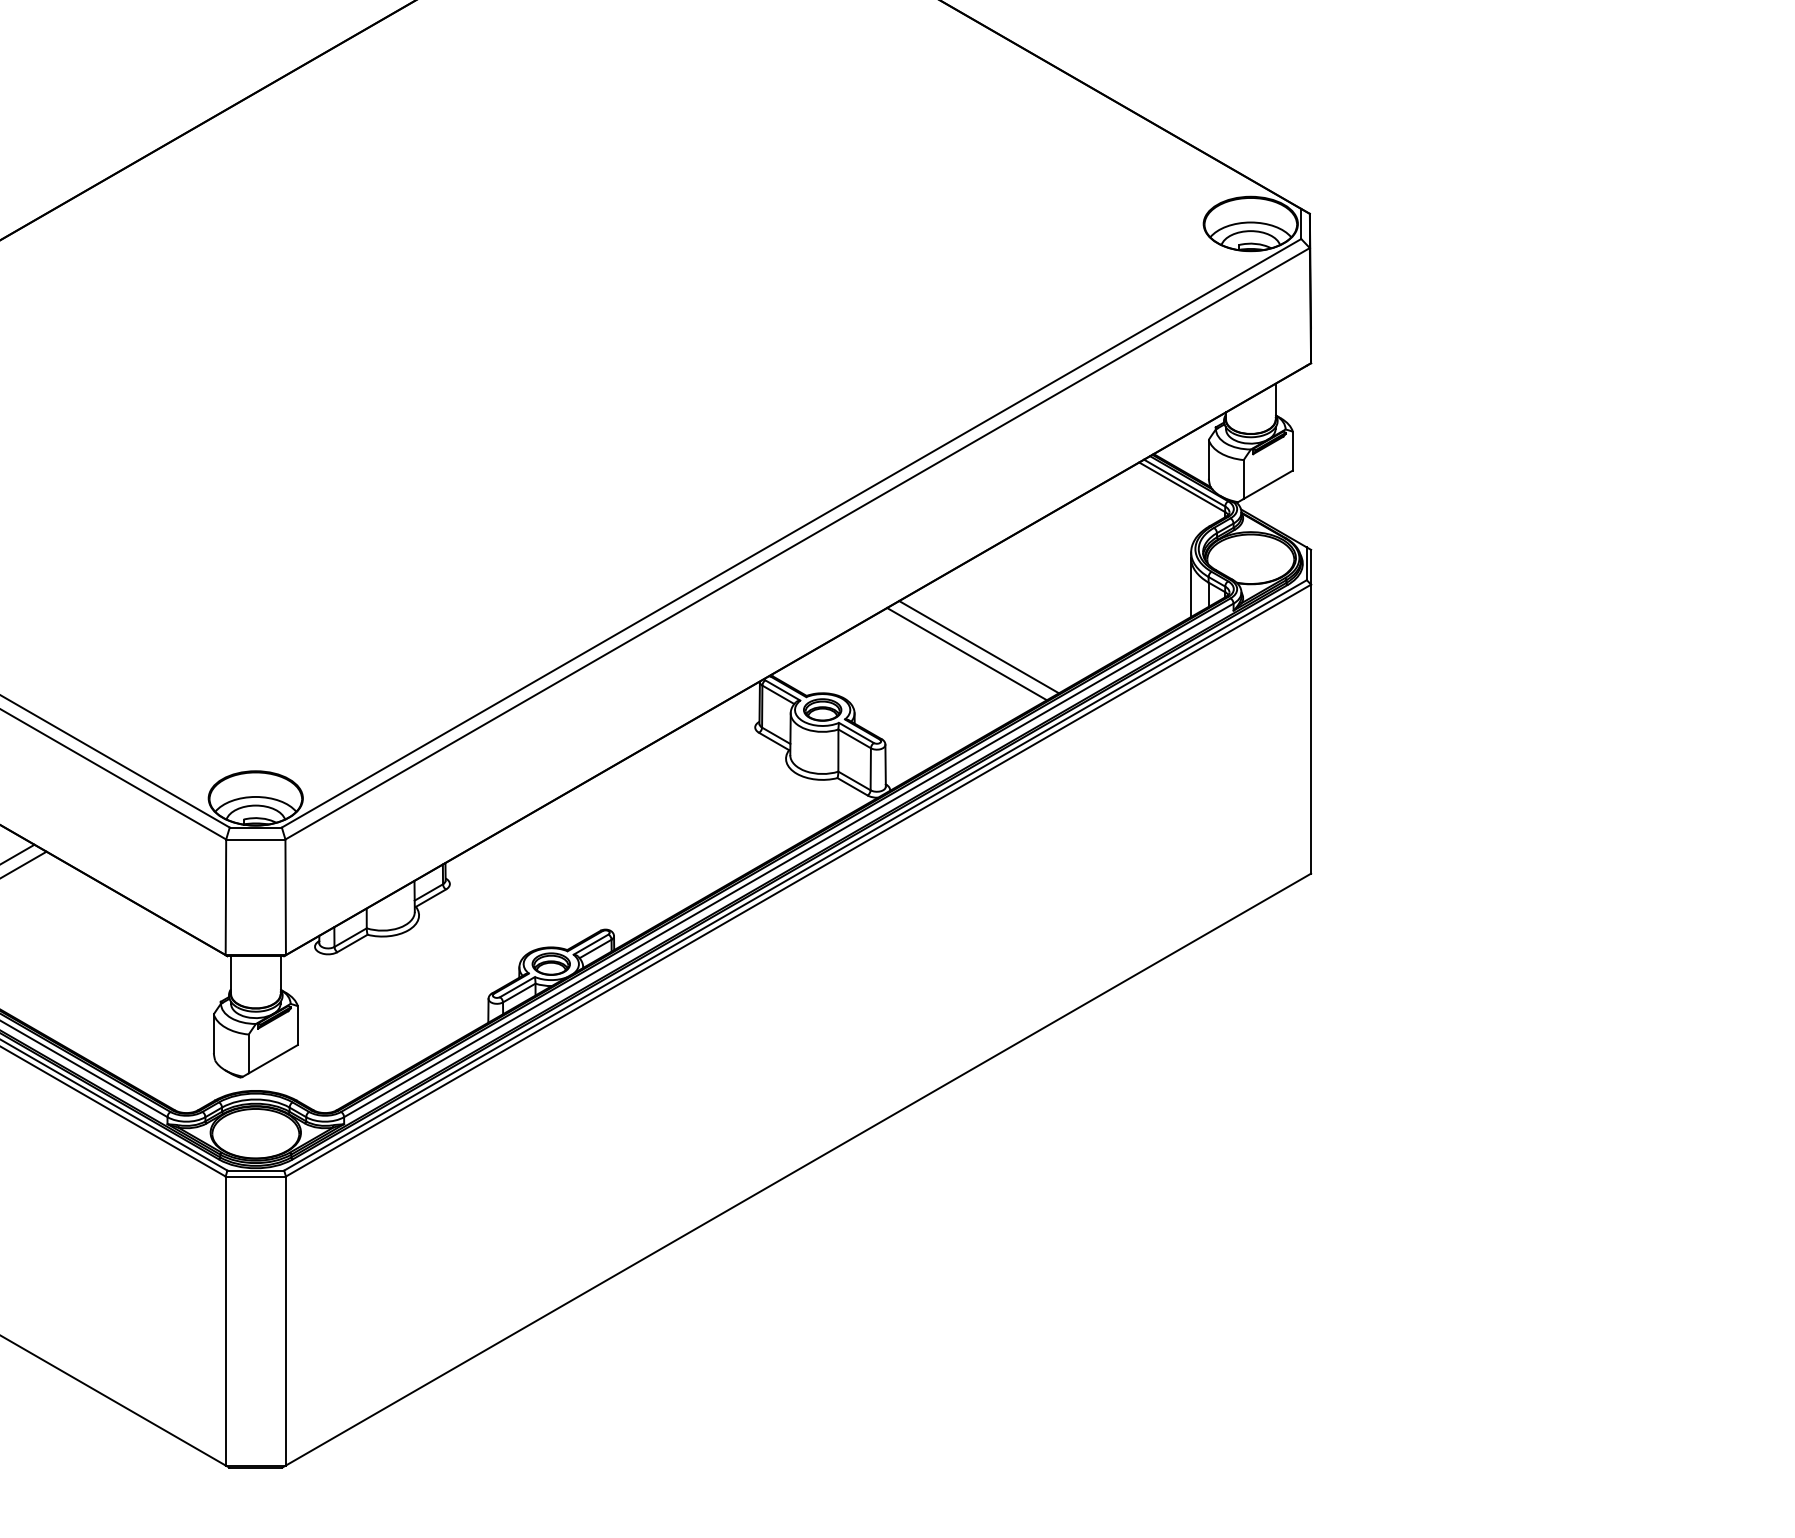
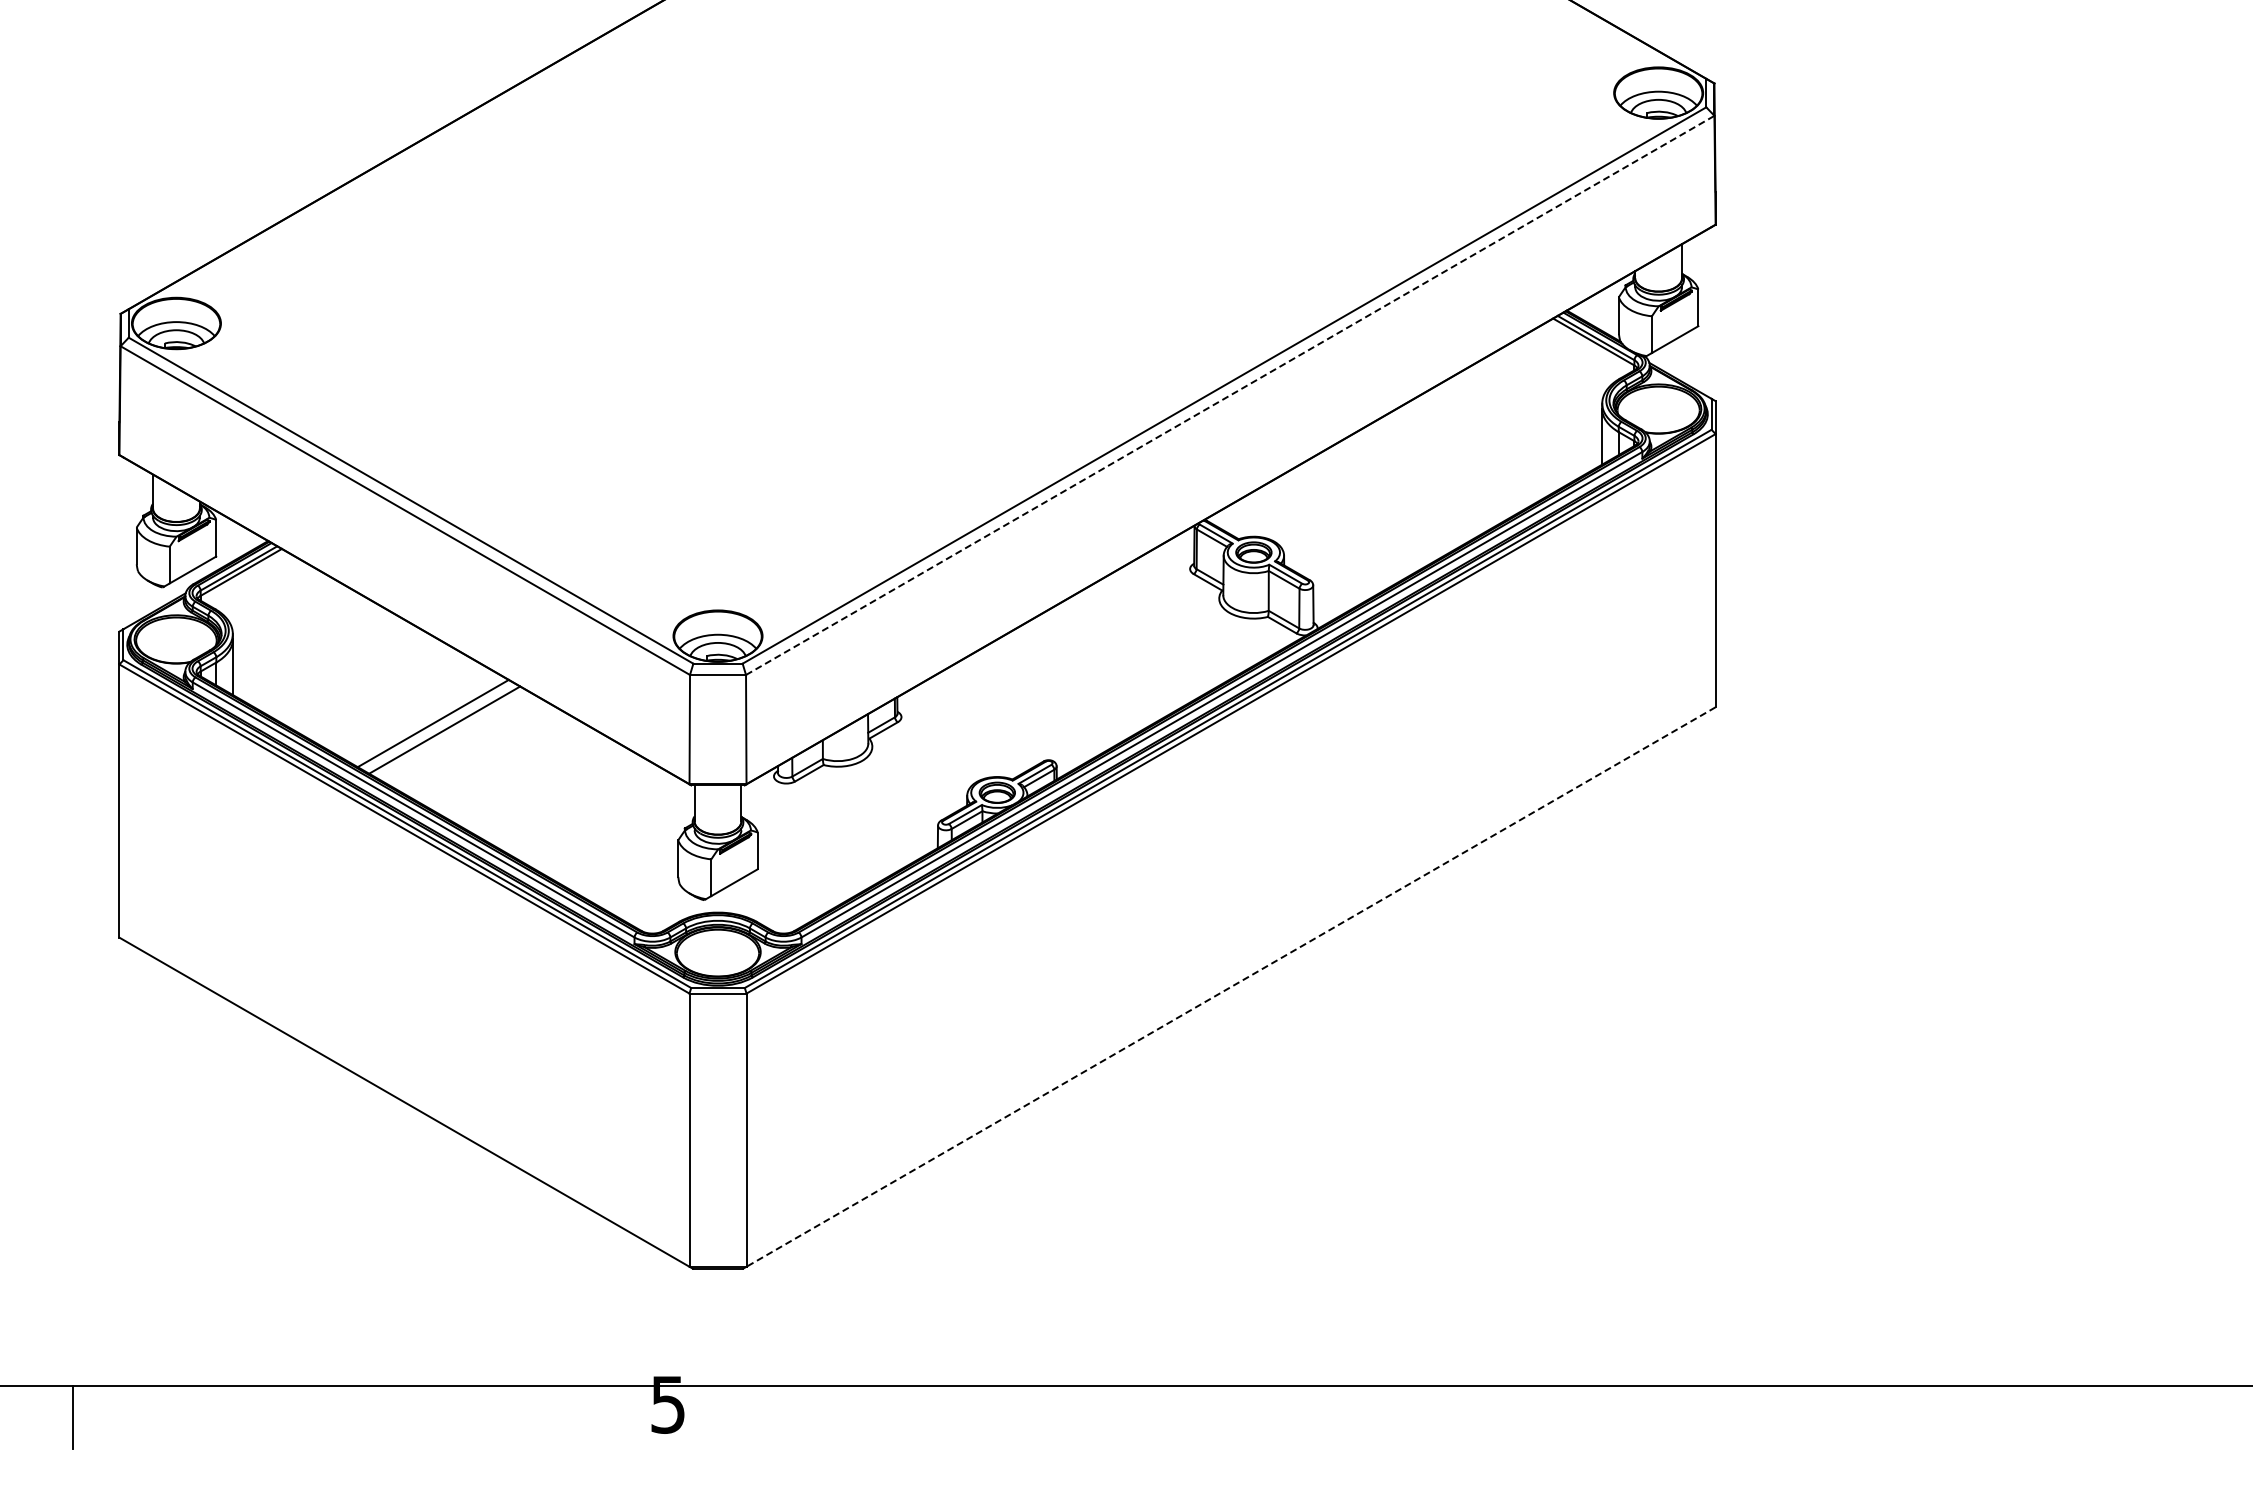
line: (797, 543) -> (1230, 395), solid -> dashed
line: (978, 646) -> (1401, 492), removed
line: (966, 653) -> (1389, 499), removed
line: (798, 1170) -> (1231, 987), solid -> dashed

